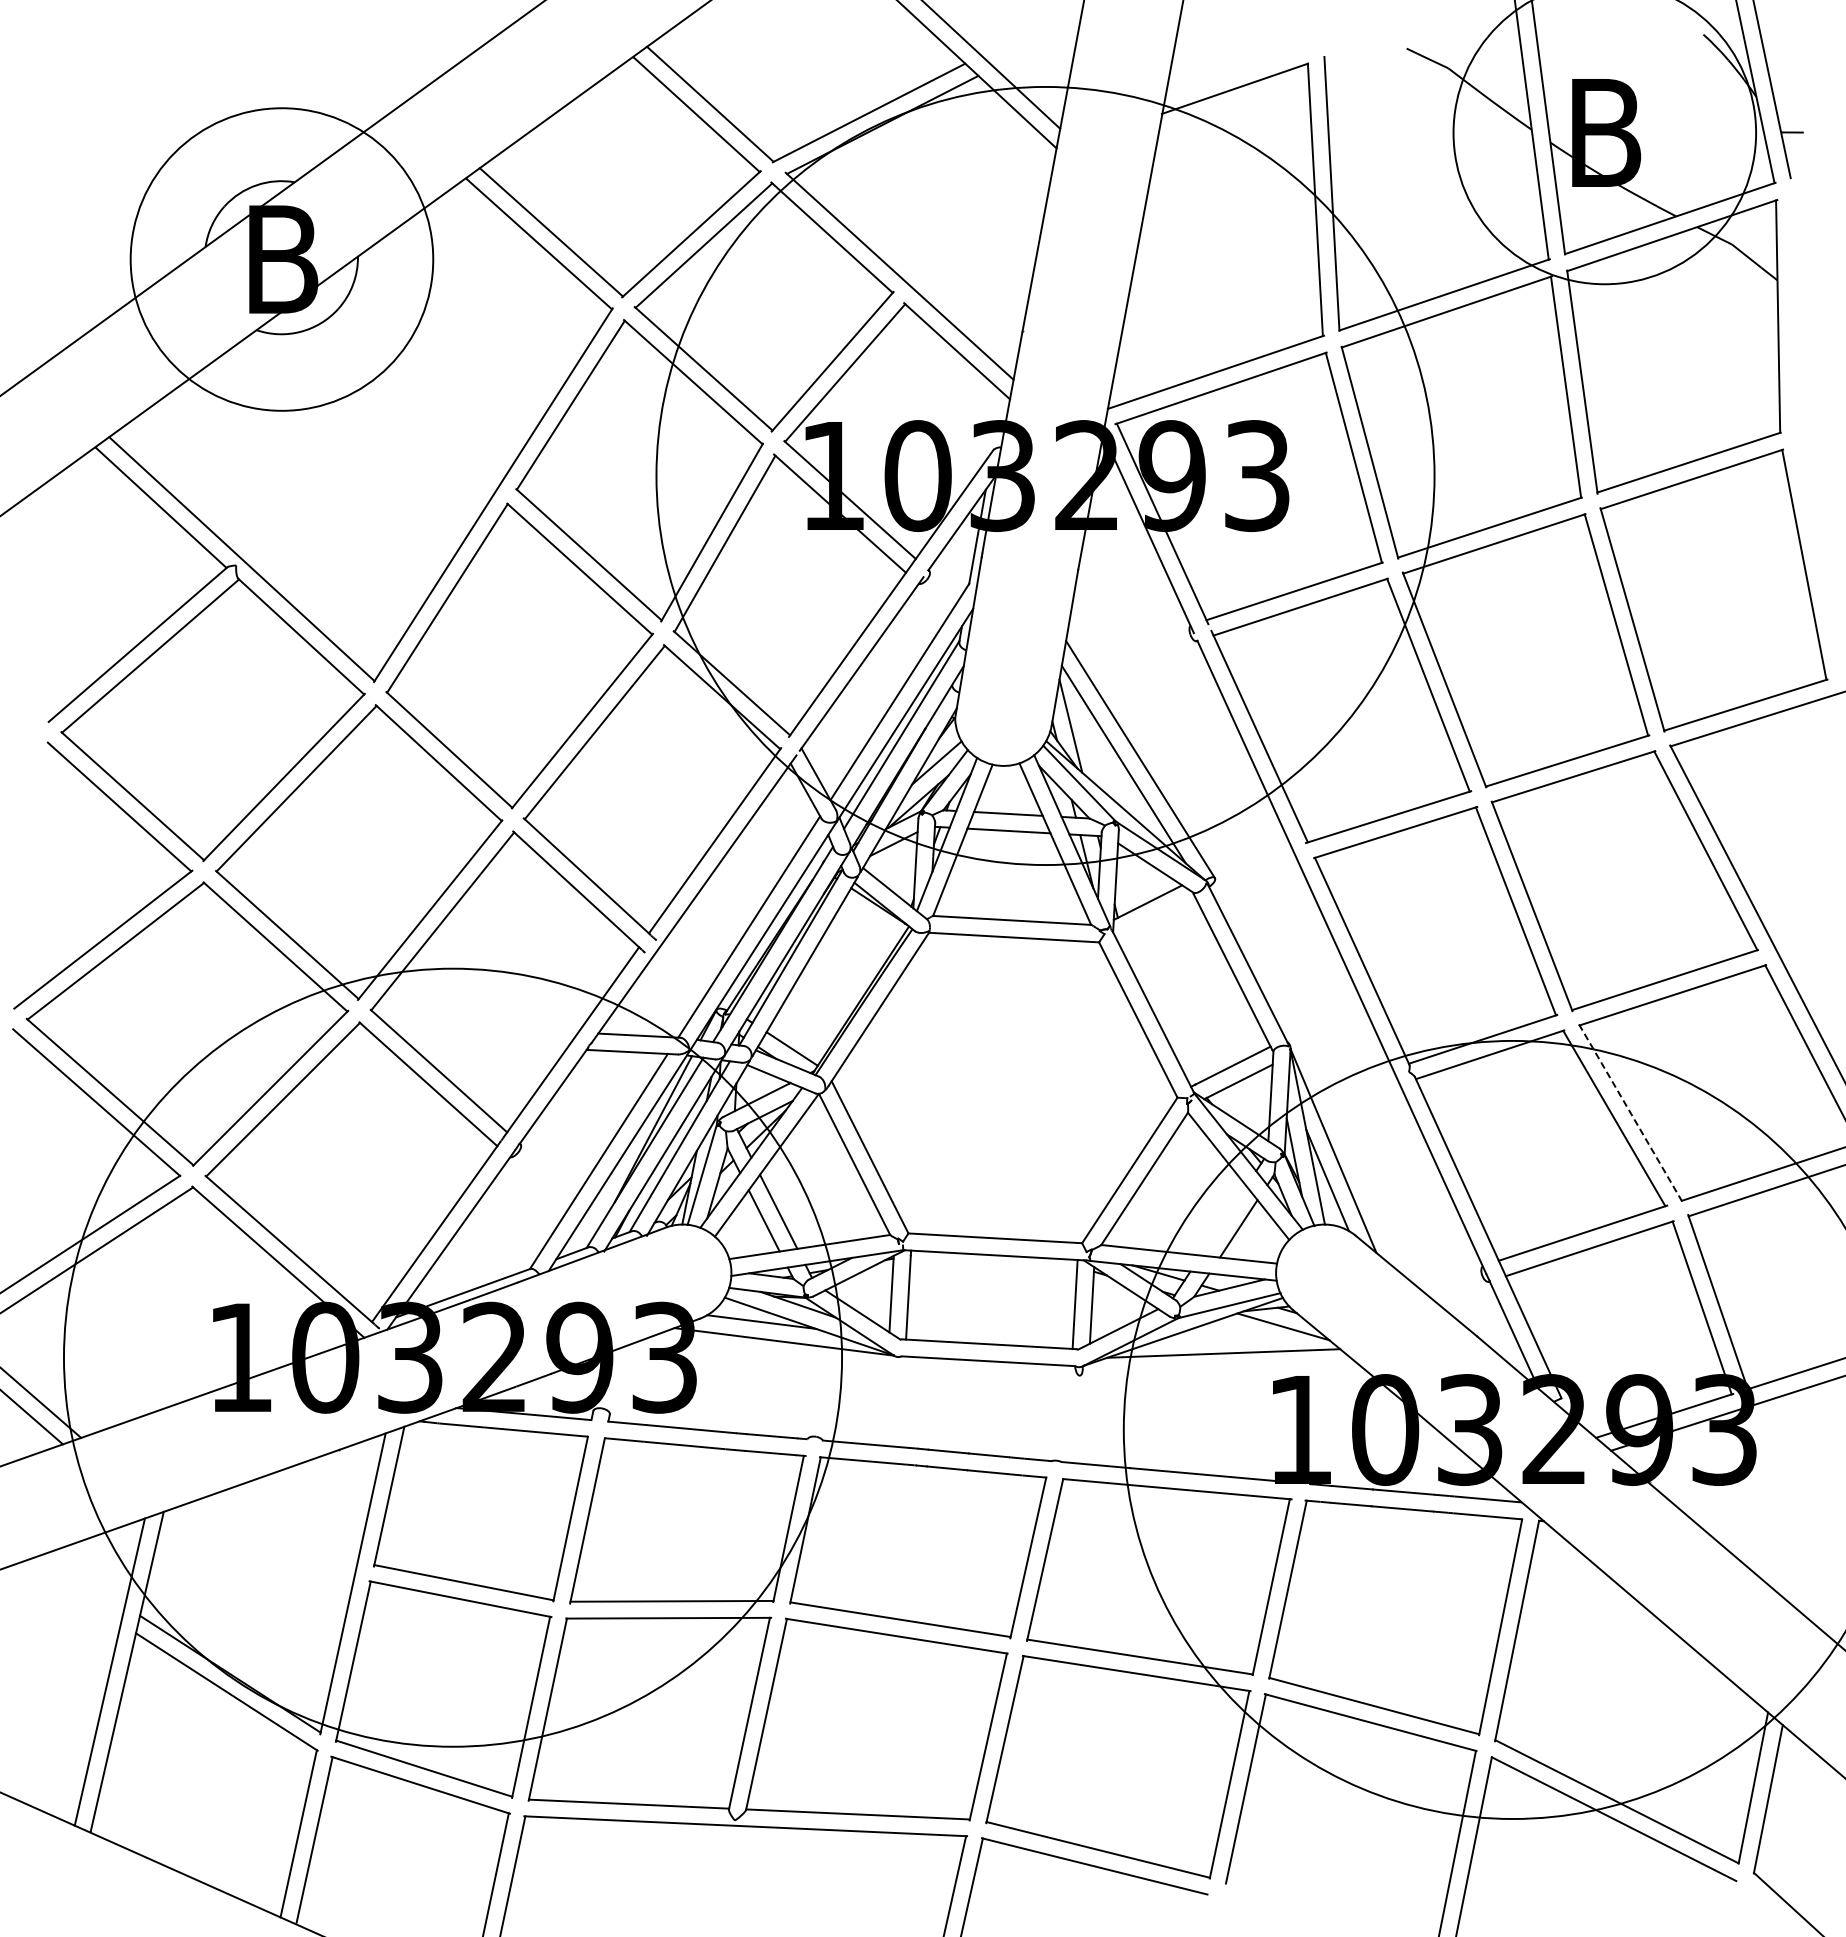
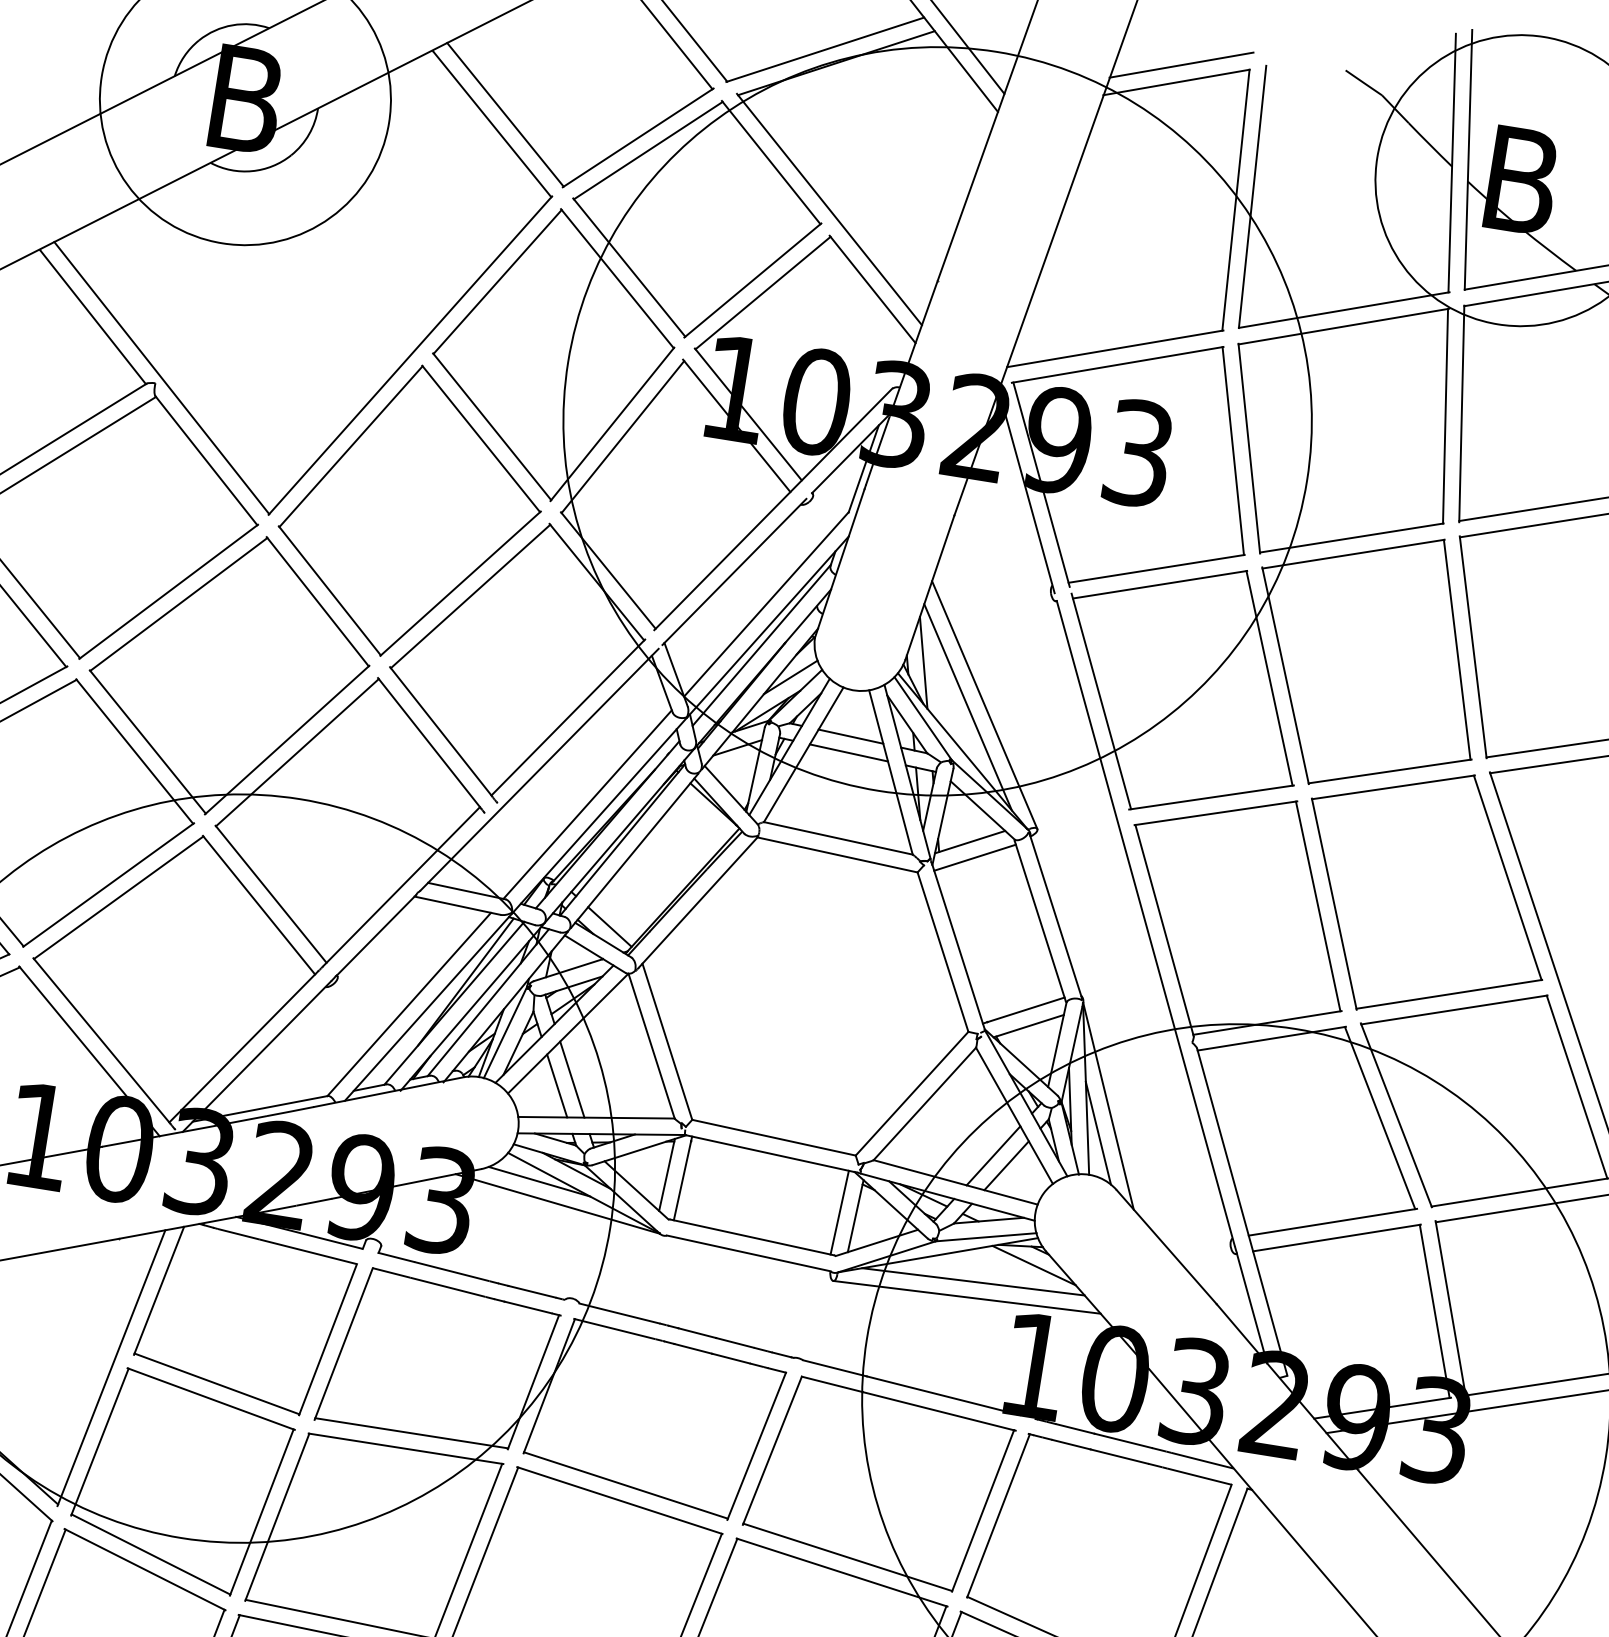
line: (1237, 69) -> (1181, 64), added
line: (1155, 917) -> (974, 857), added
line: (1630, 1113) -> (1396, 1115), dashed -> solid
line: (1223, 1220) -> (993, 1155), added
line: (1219, 1370) -> (966, 1297), added

